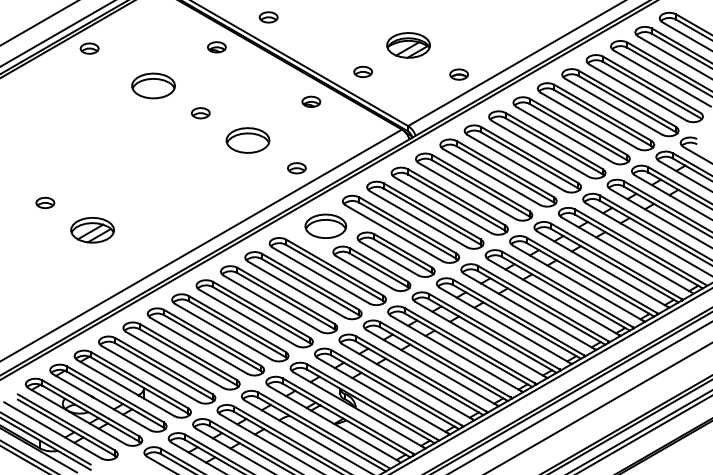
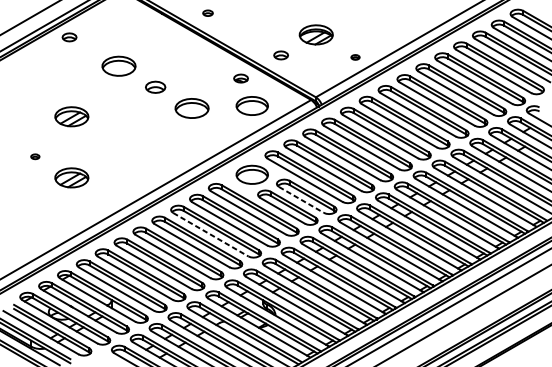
part: (268, 17) -> (207, 13), size x0.7
part: (216, 47) -> (167, 36), removed
part: (459, 74) -> (355, 57), size x0.6
part: (200, 113) -> (155, 87), size x1.4
part: (325, 136) -> (252, 105), added
part: (92, 151) -> (71, 116), added
part: (296, 168) -> (229, 130), removed
part: (45, 202) -> (35, 156), size x0.6
line: (389, 258) -> (301, 199), solid -> dashed
line: (272, 303) -> (211, 234), solid -> dashed

